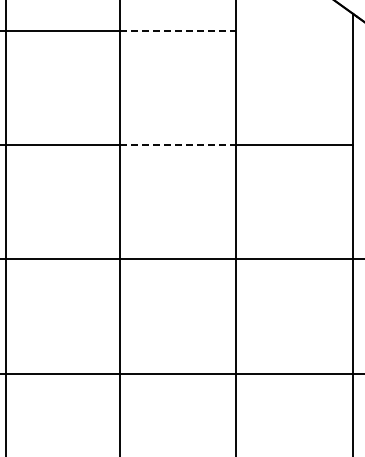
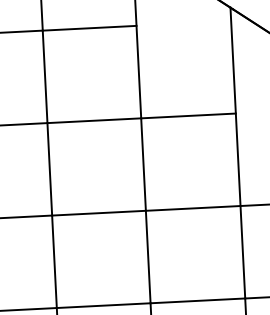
line: (178, 30) -> (89, 28), dashed -> solid
line: (178, 144) -> (94, 120), dashed -> solid

